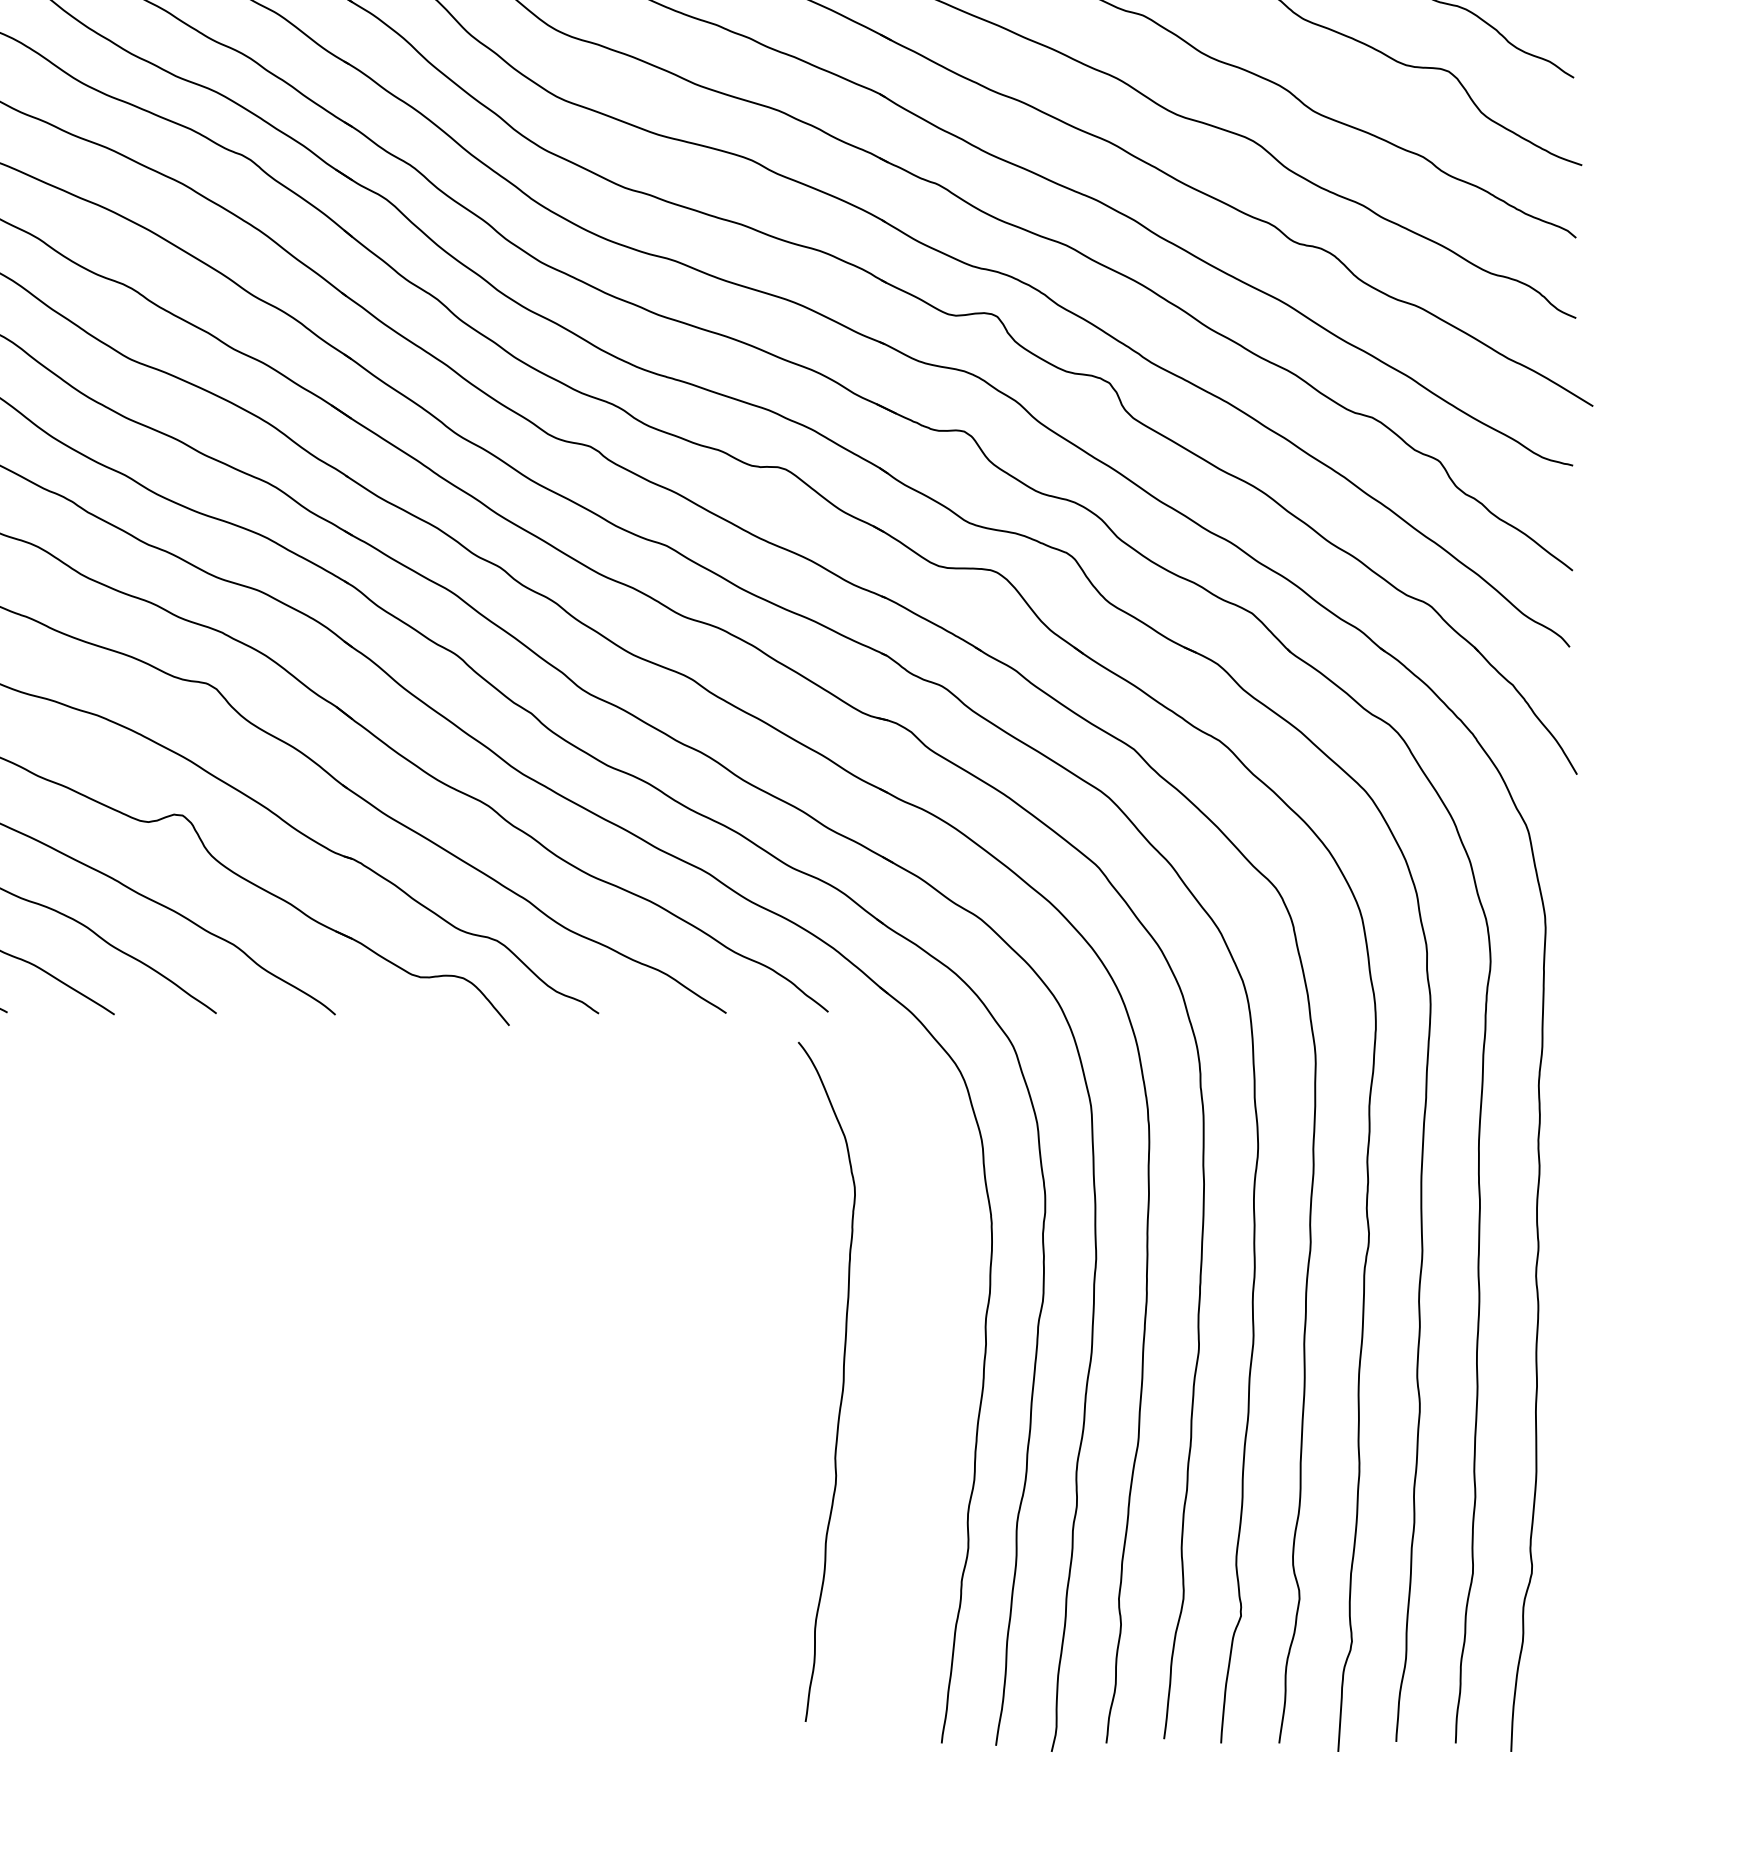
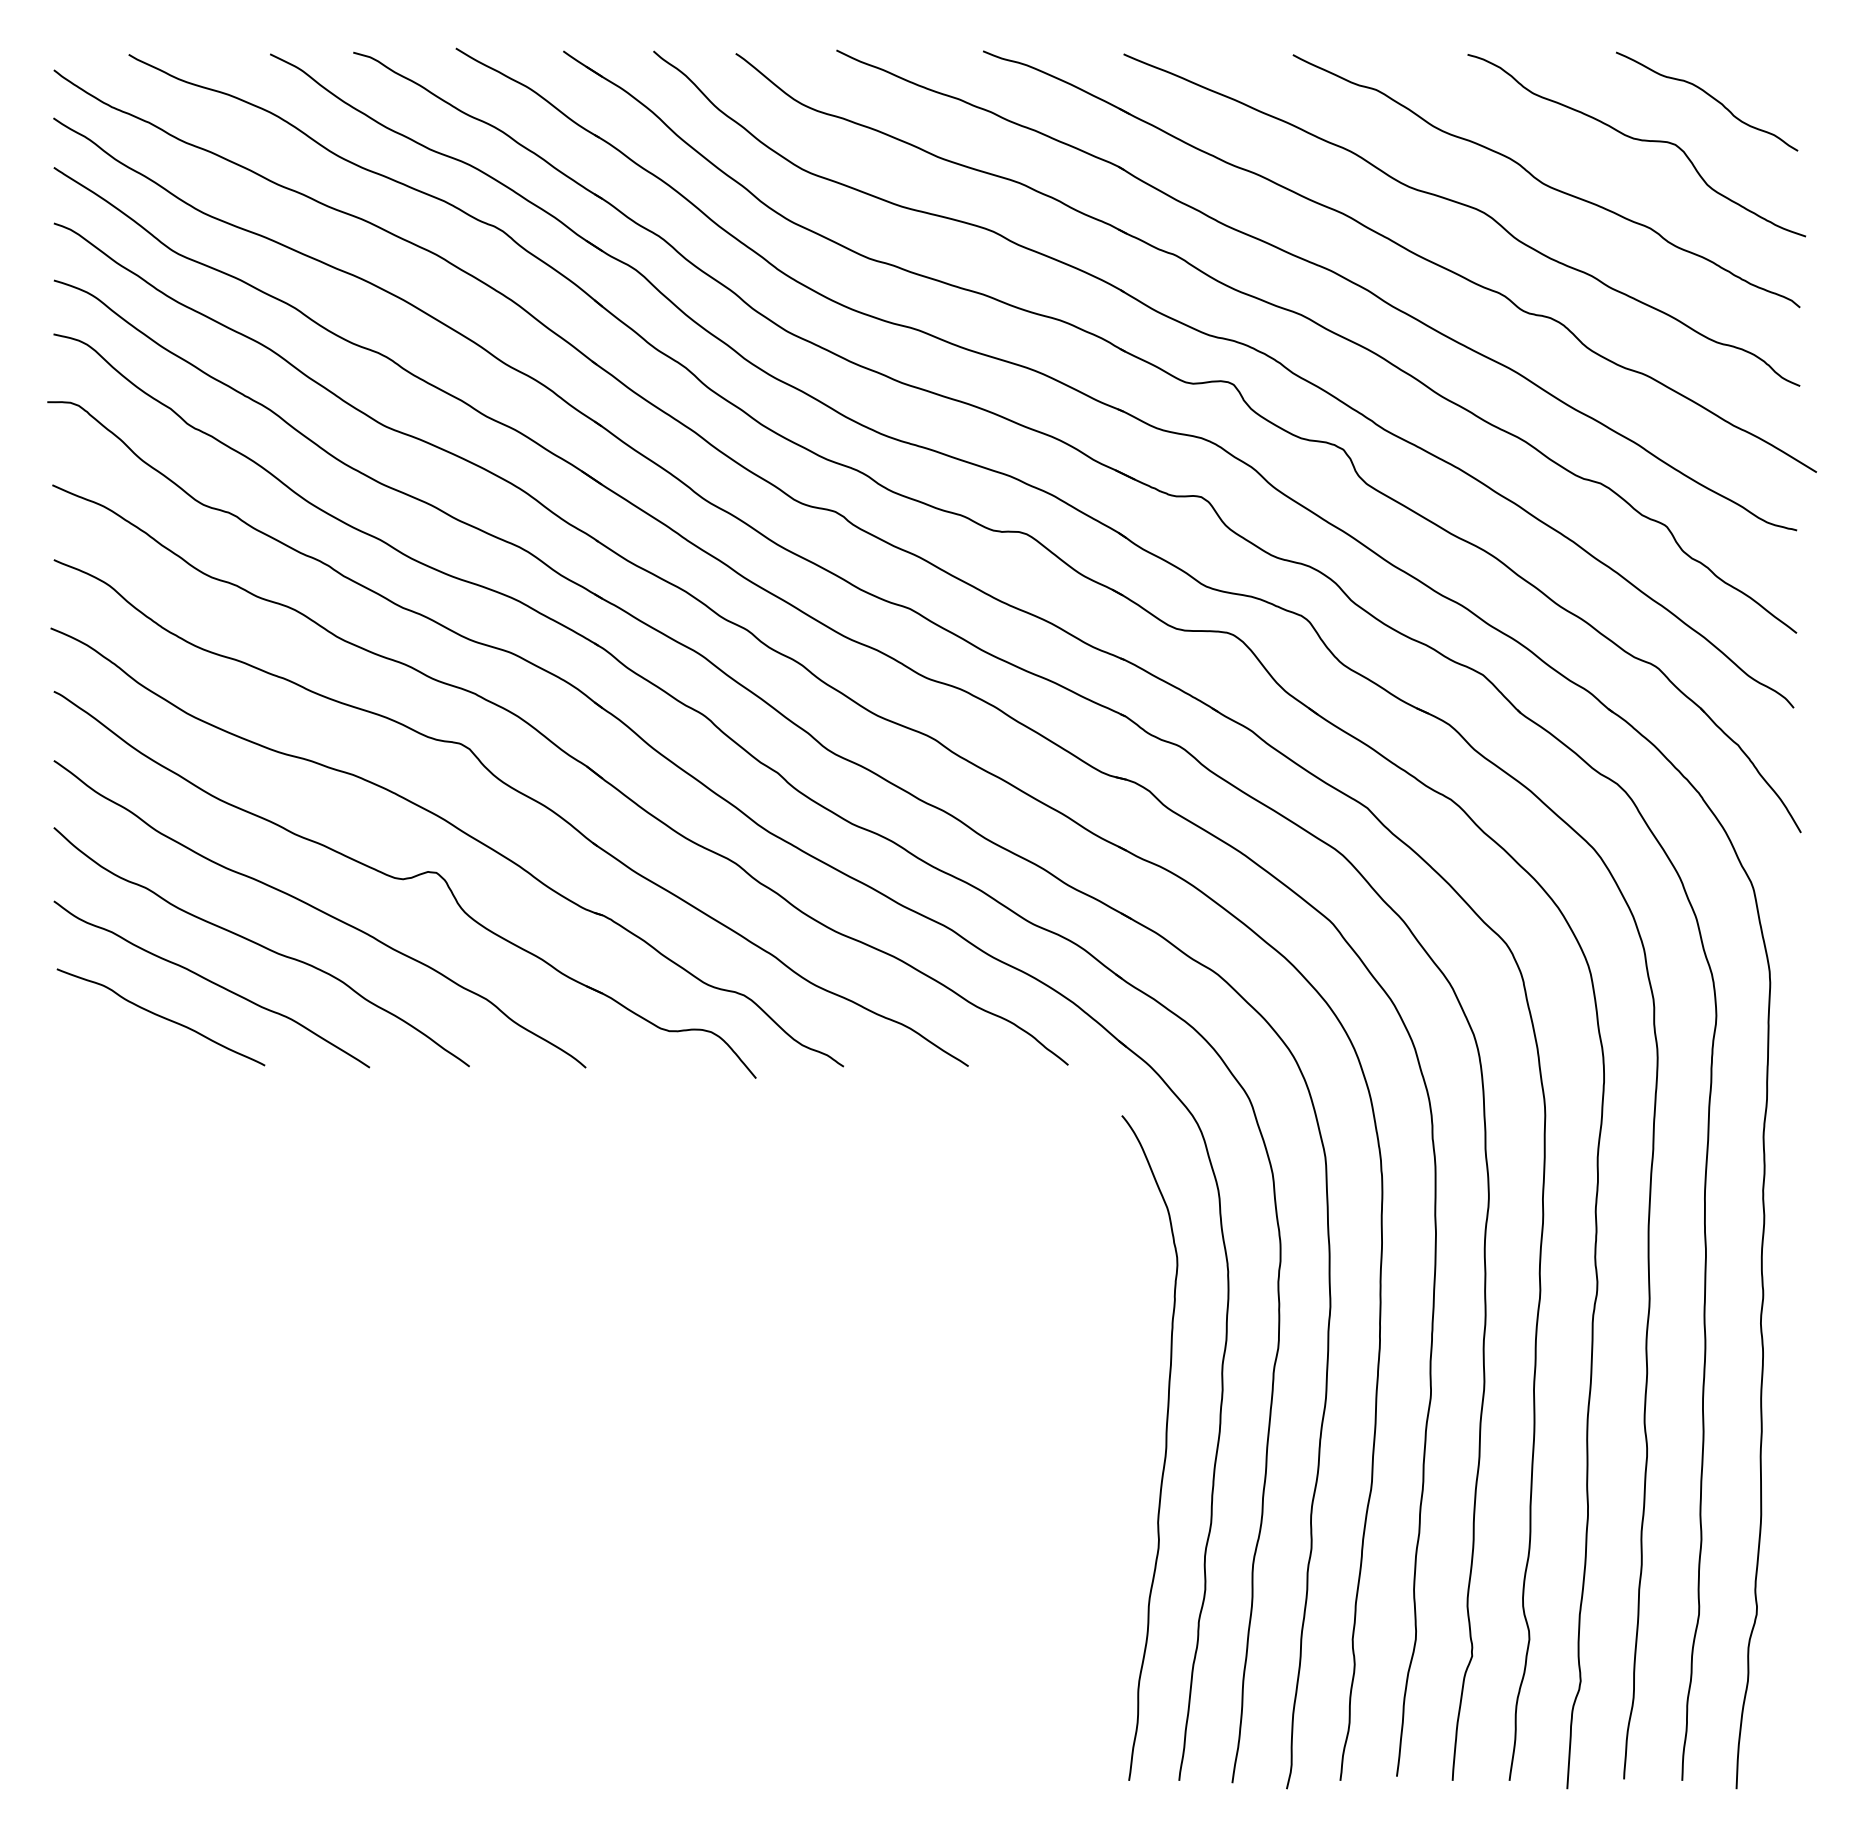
curve: (842, 1381) -> (1165, 1447), moved

